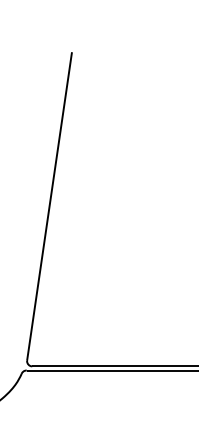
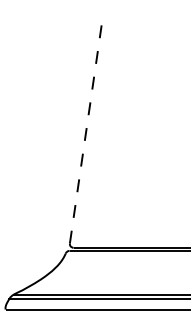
line: (49, 205) -> (86, 129), solid -> dashed

